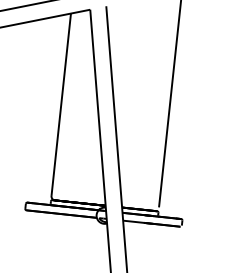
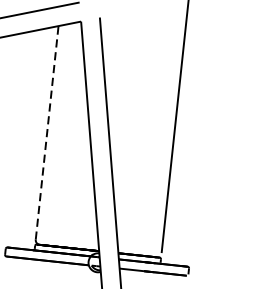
line: (61, 104) -> (47, 132), solid -> dashed

